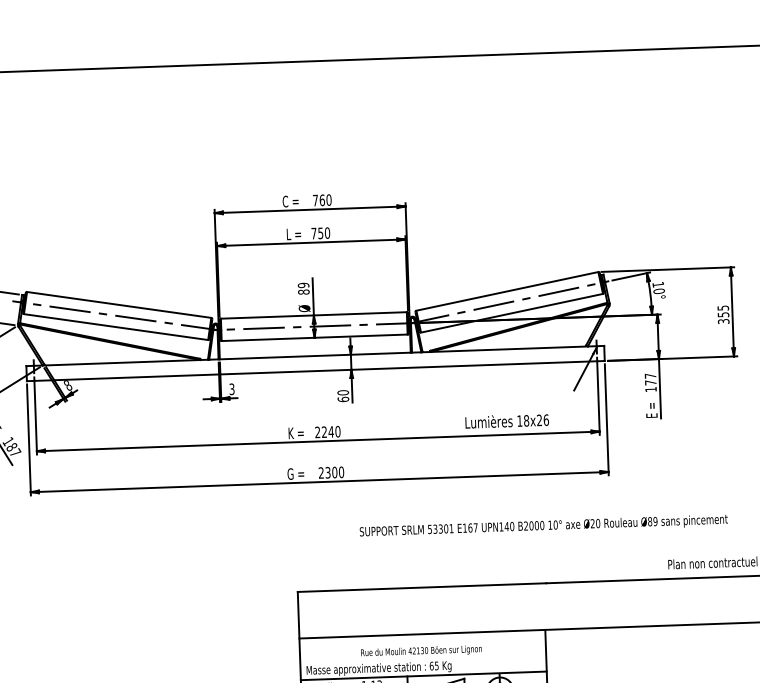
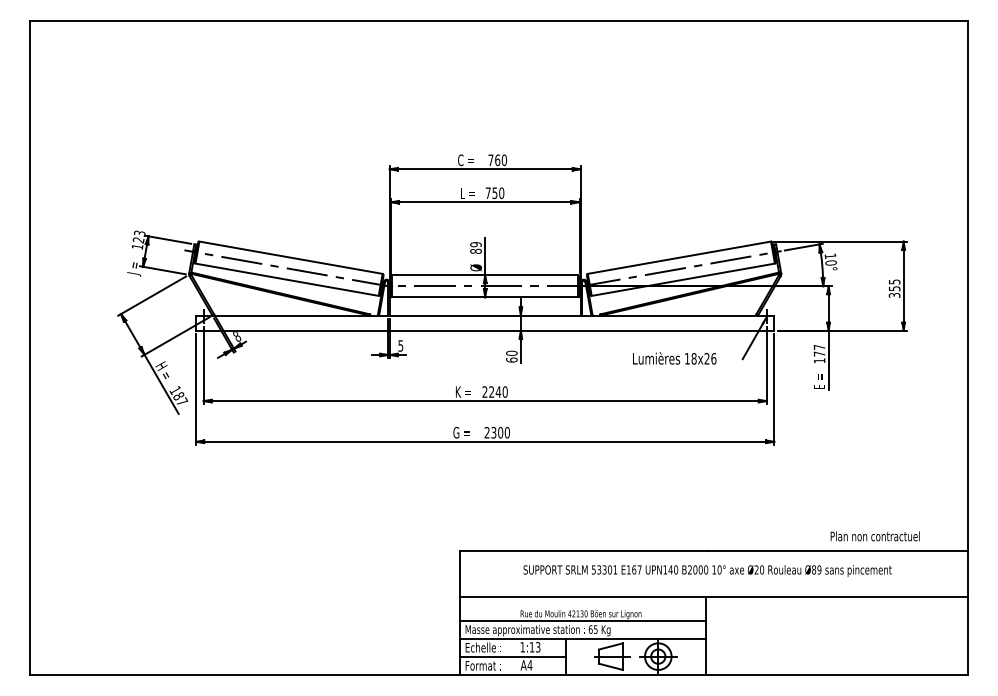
text: (231, 388) -> (400, 345), 3 -> 5
text: (506, 421) -> (674, 358), moved
text: (543, 526) -> (707, 570), moved
line: (423, 658) -> (582, 621), added

